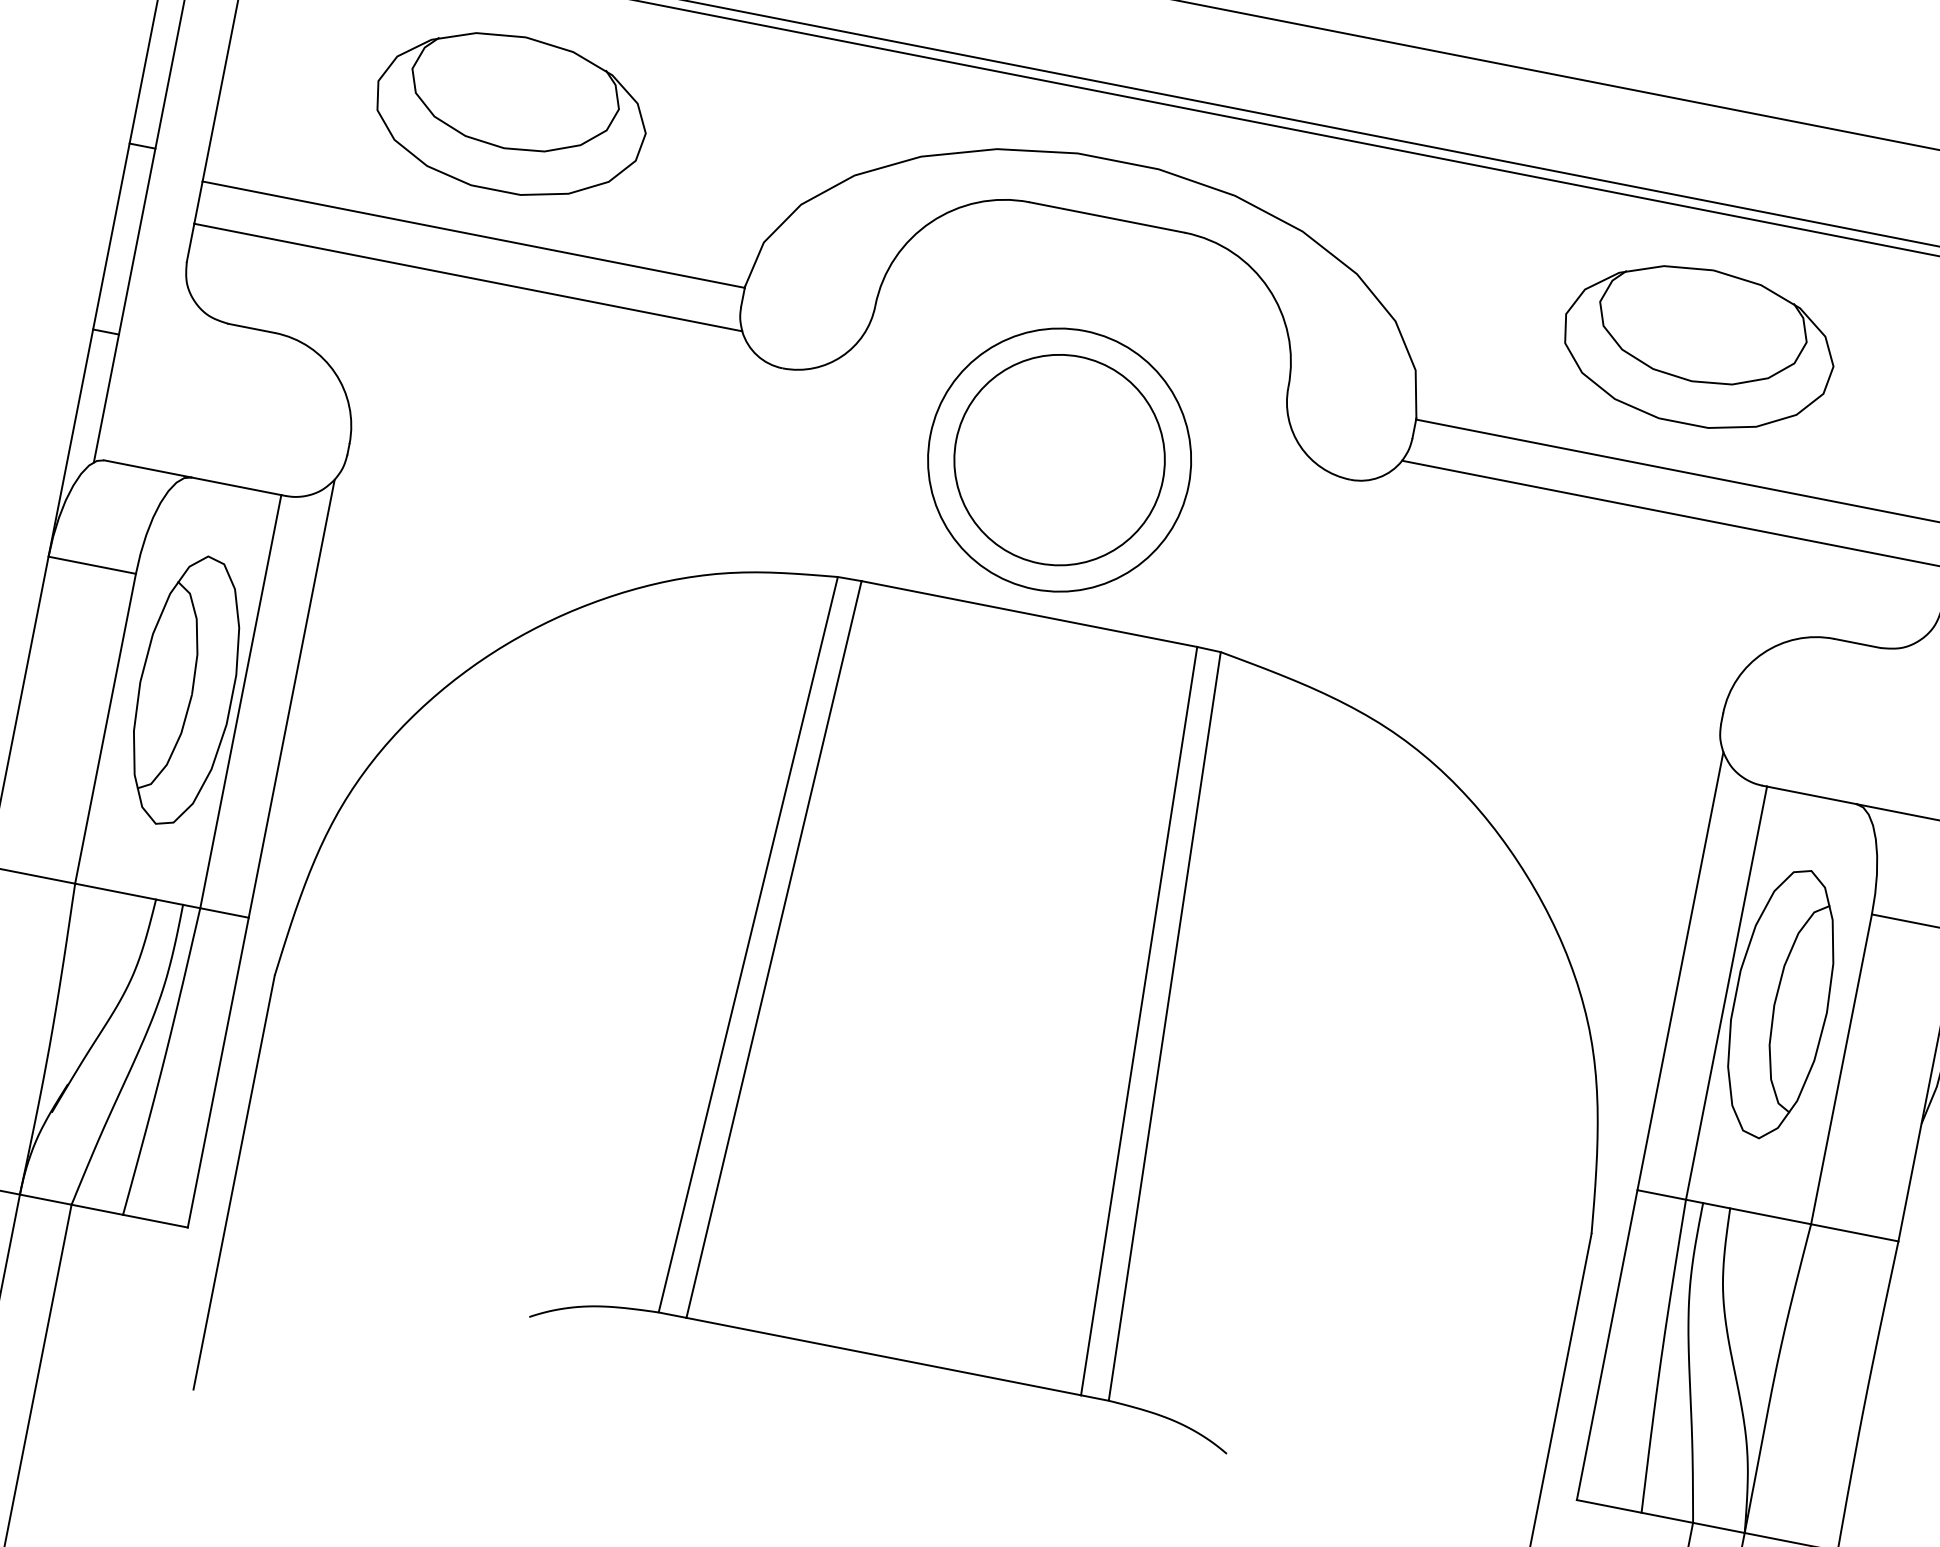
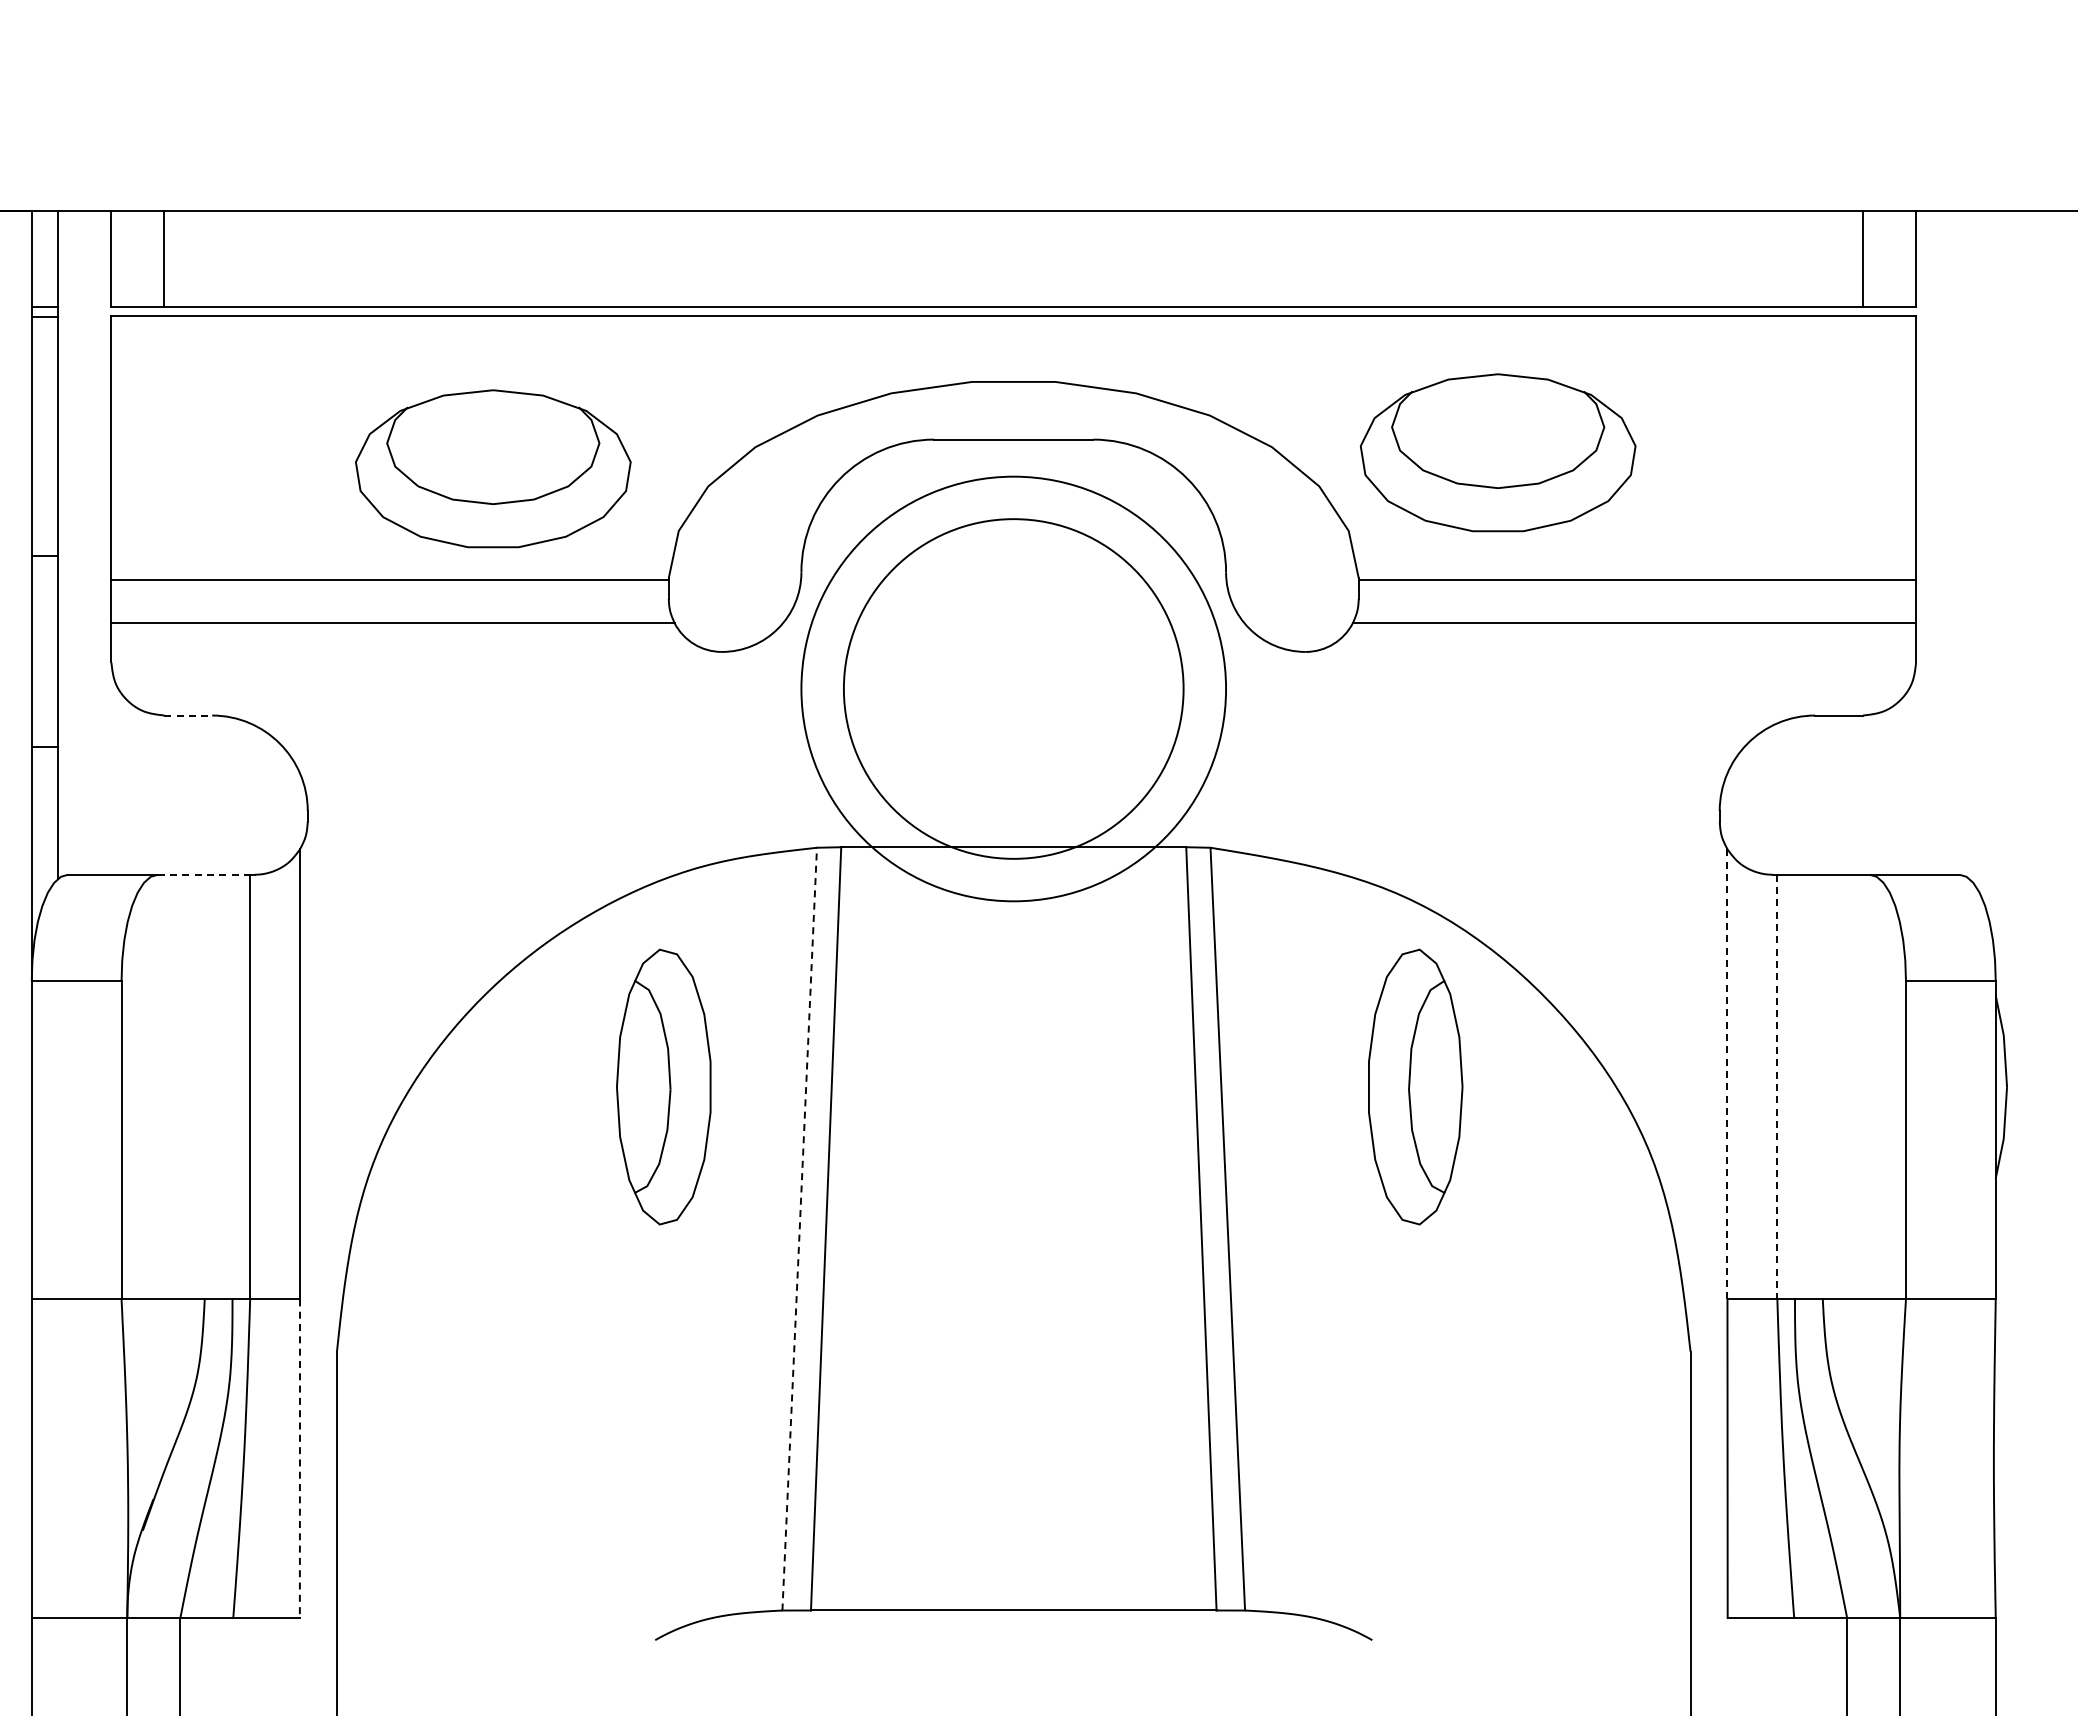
part: (511, 113) -> (493, 468), moved
line: (251, 328) -> (188, 715), solid -> dashed
part: (1697, 346) -> (1497, 452), moved
circle: (1059, 459) -> (1013, 688), size x1.6
circle: (1059, 459) -> (1013, 688), size x1.6
line: (236, 486) -> (204, 874), solid -> dashed
part: (185, 690) -> (663, 1086), moved
line: (748, 945) -> (799, 1229), solid -> dashed
line: (1680, 970) -> (1727, 1073), solid -> dashed
line: (1726, 993) -> (1777, 1087), solid -> dashed
part: (1781, 1003) -> (1415, 1086), moved
line: (217, 1073) -> (299, 1459), solid -> dashed

